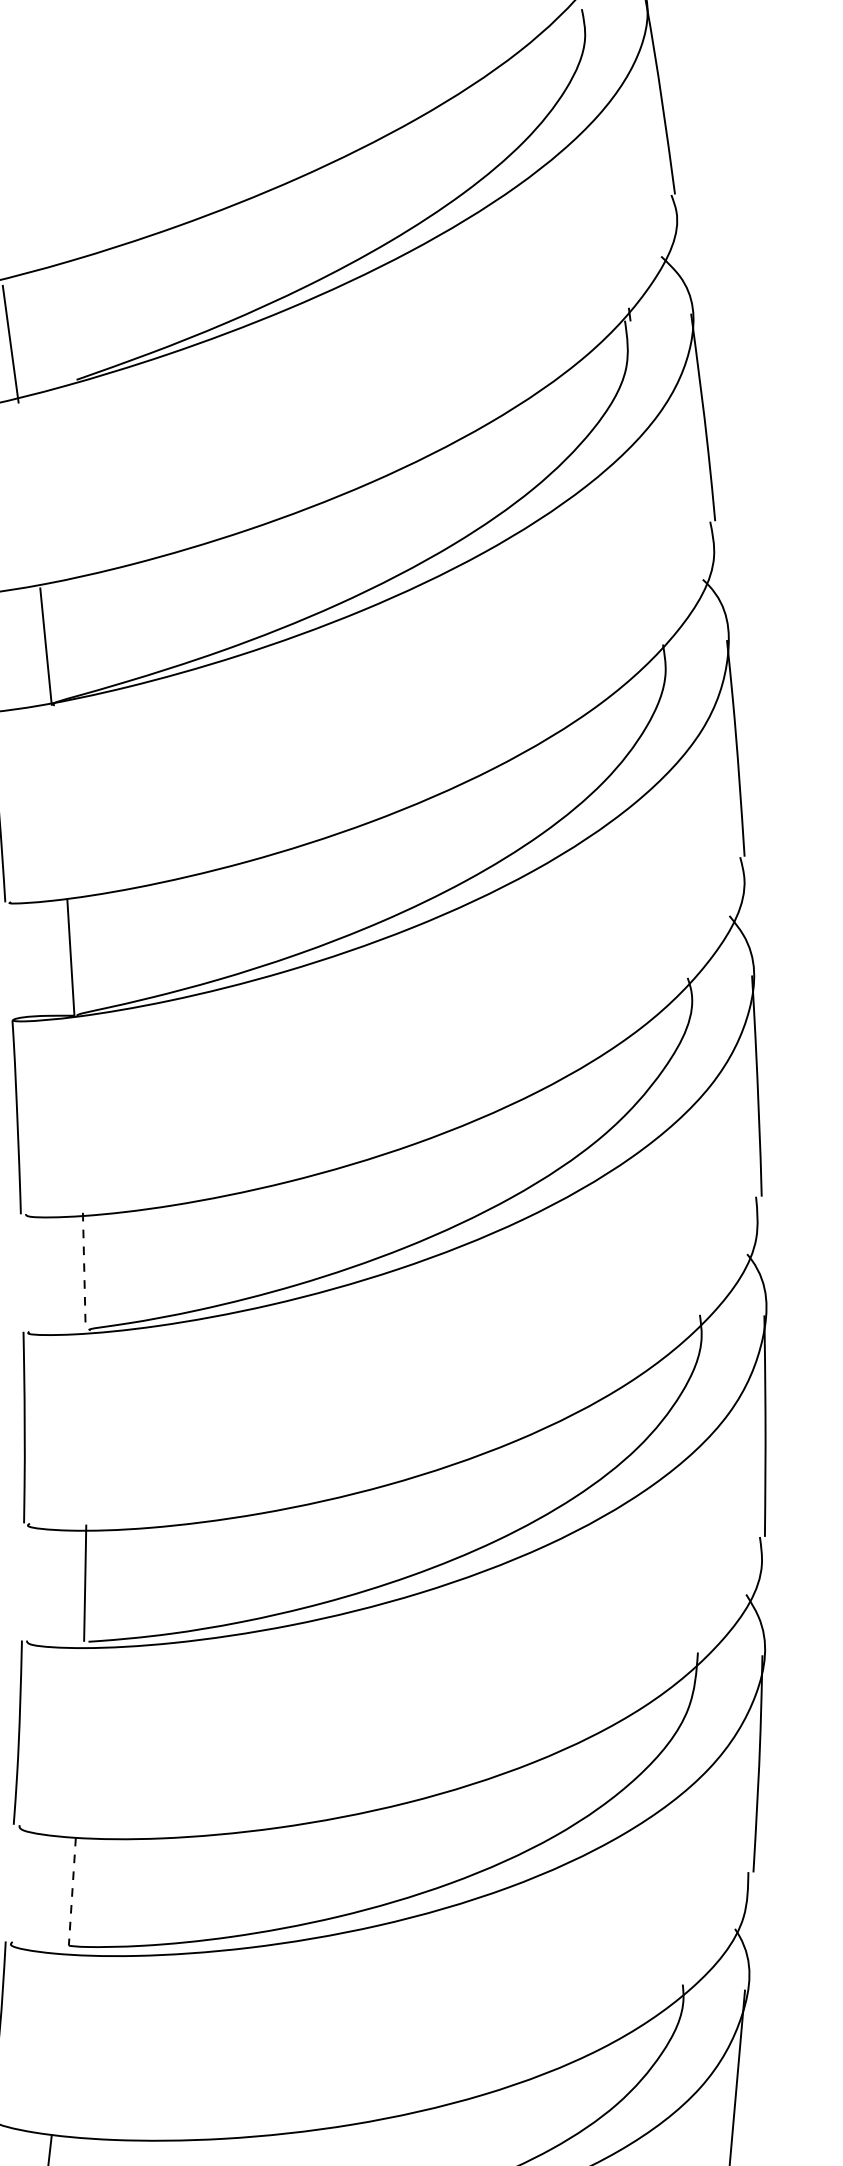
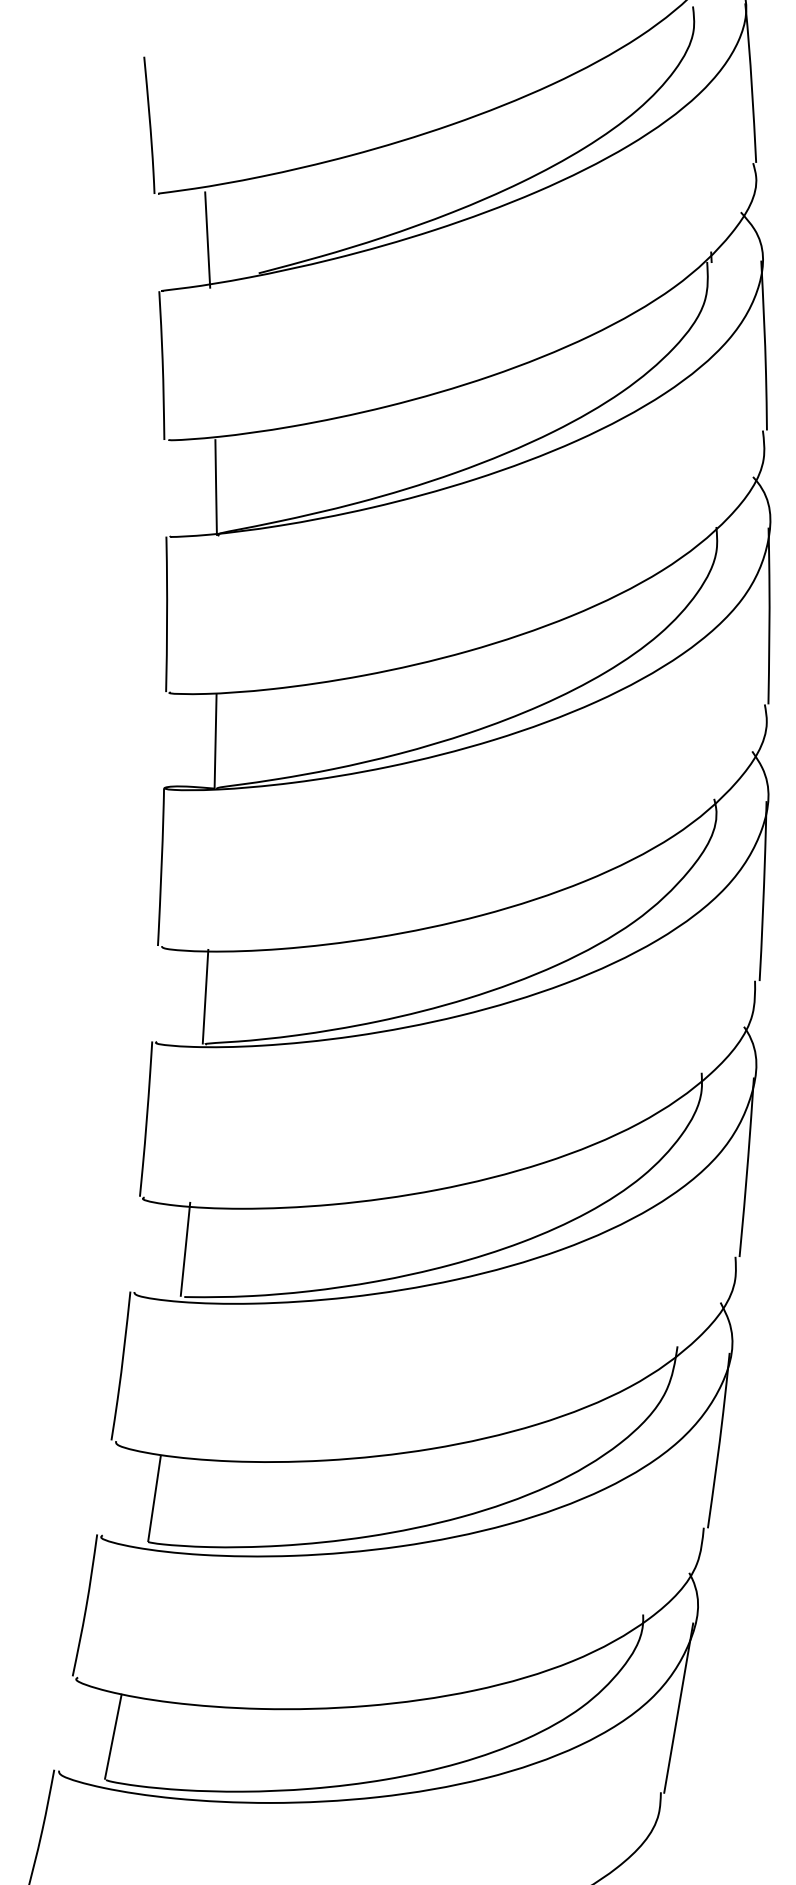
line: (84, 1271) -> (205, 996), dashed -> solid
line: (72, 1890) -> (154, 1497), dashed -> solid

